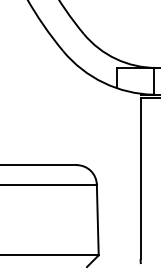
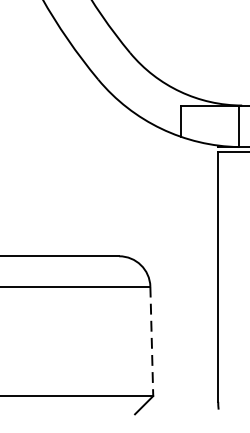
line: (97, 220) -> (151, 342), solid -> dashed

